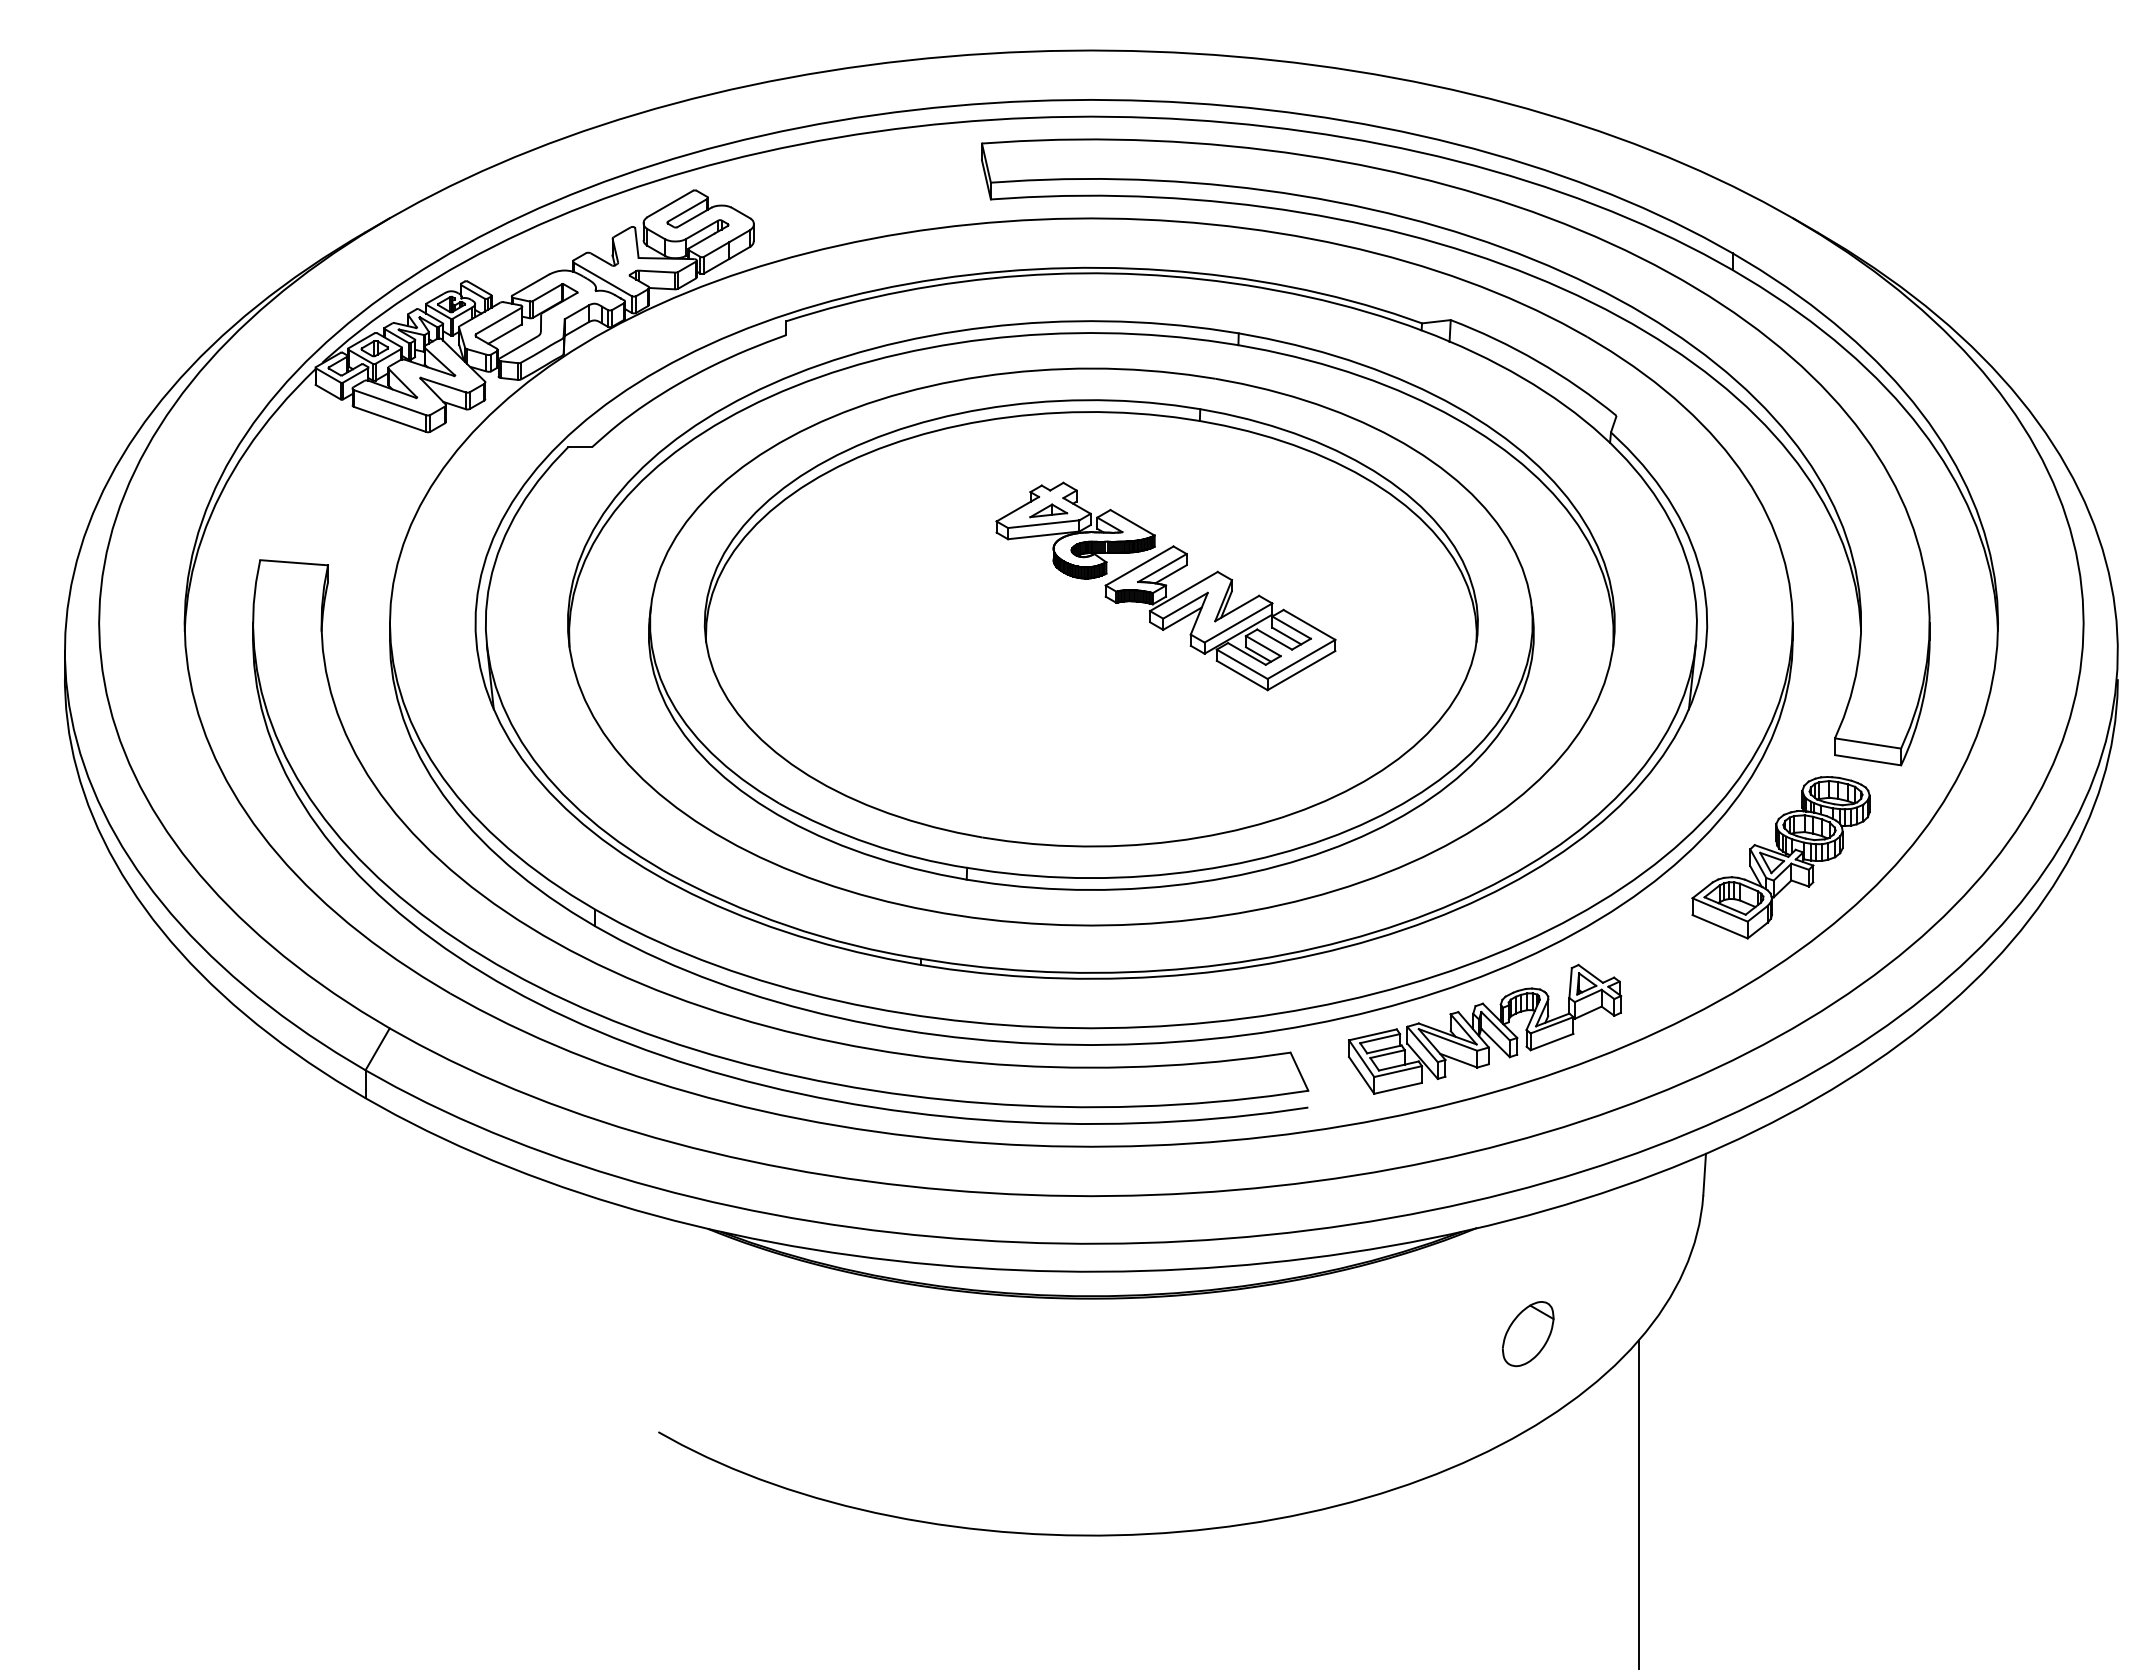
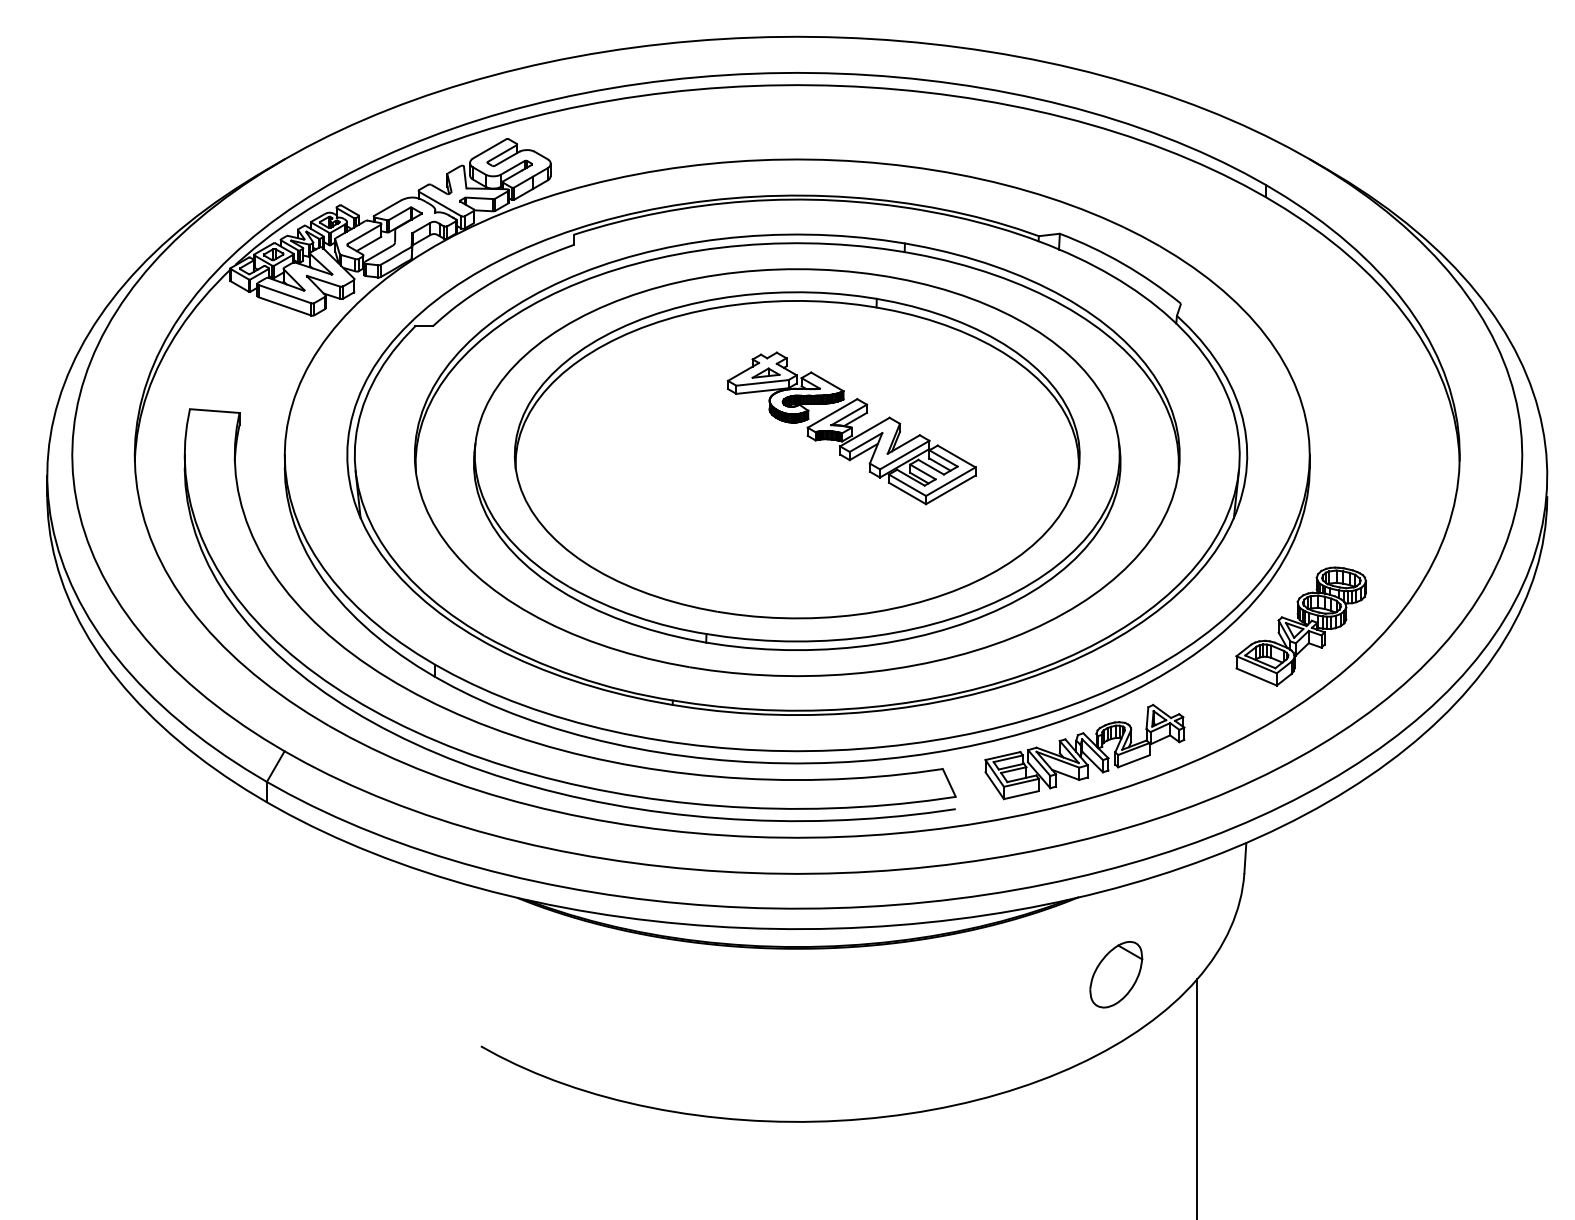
part: (1524, 274) -> (1113, 200), removed
part: (1528, 1333) -> (1116, 974), size x1.4

